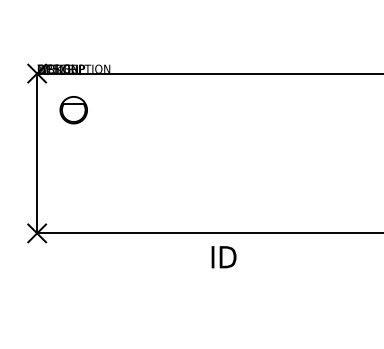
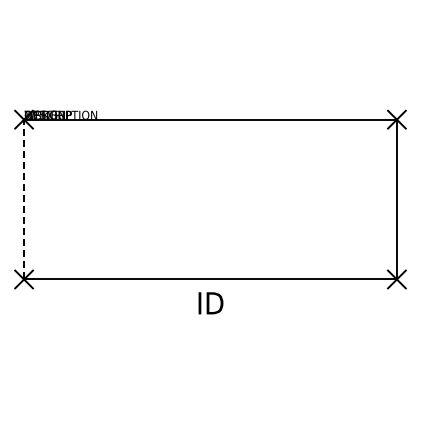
part: (73, 110) -> (60, 156), removed
line: (37, 153) -> (24, 199), solid -> dashed

